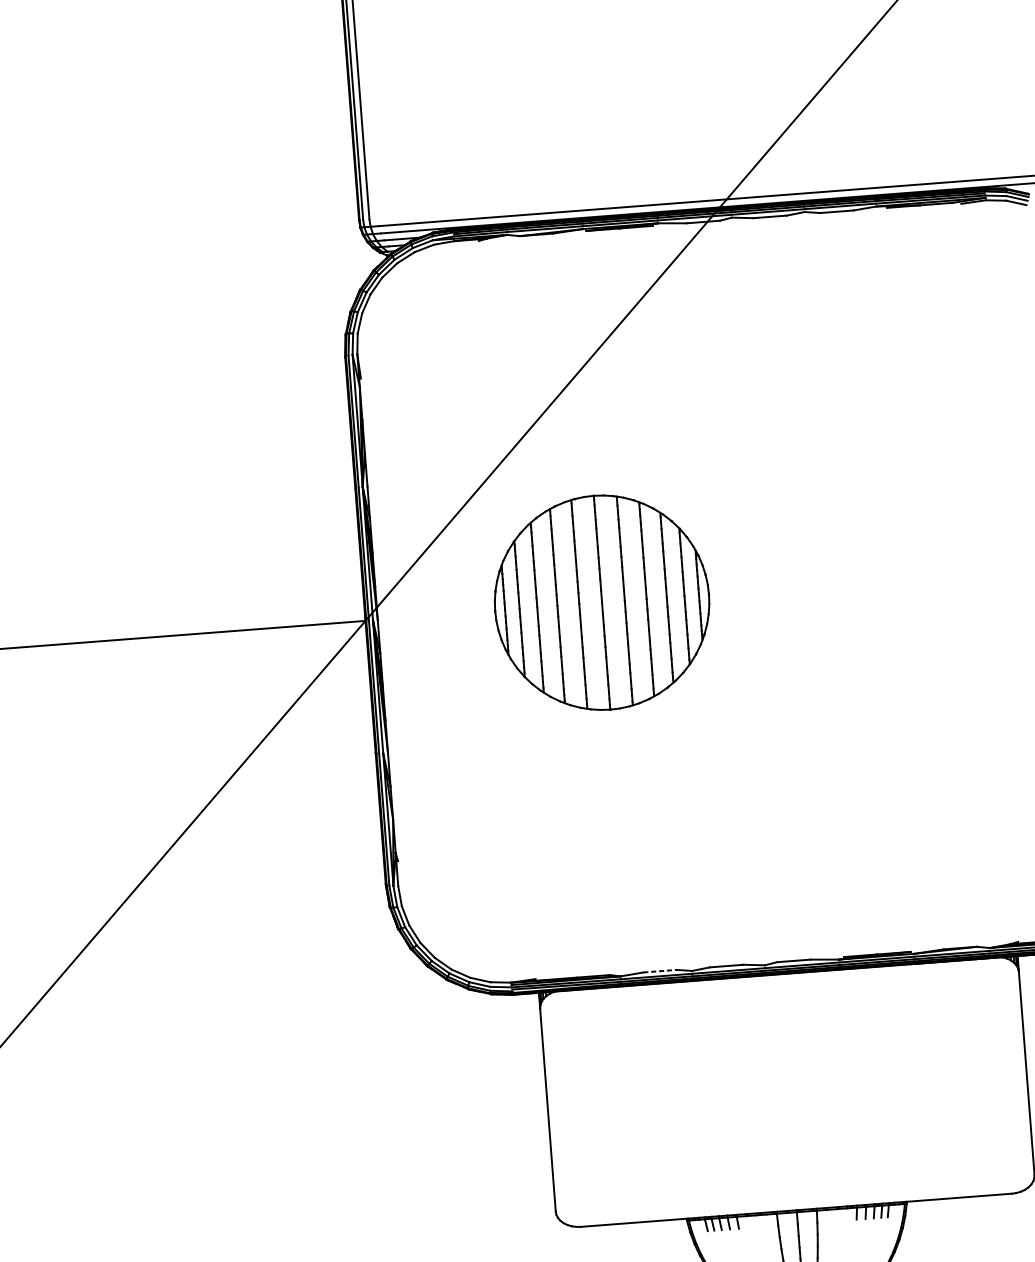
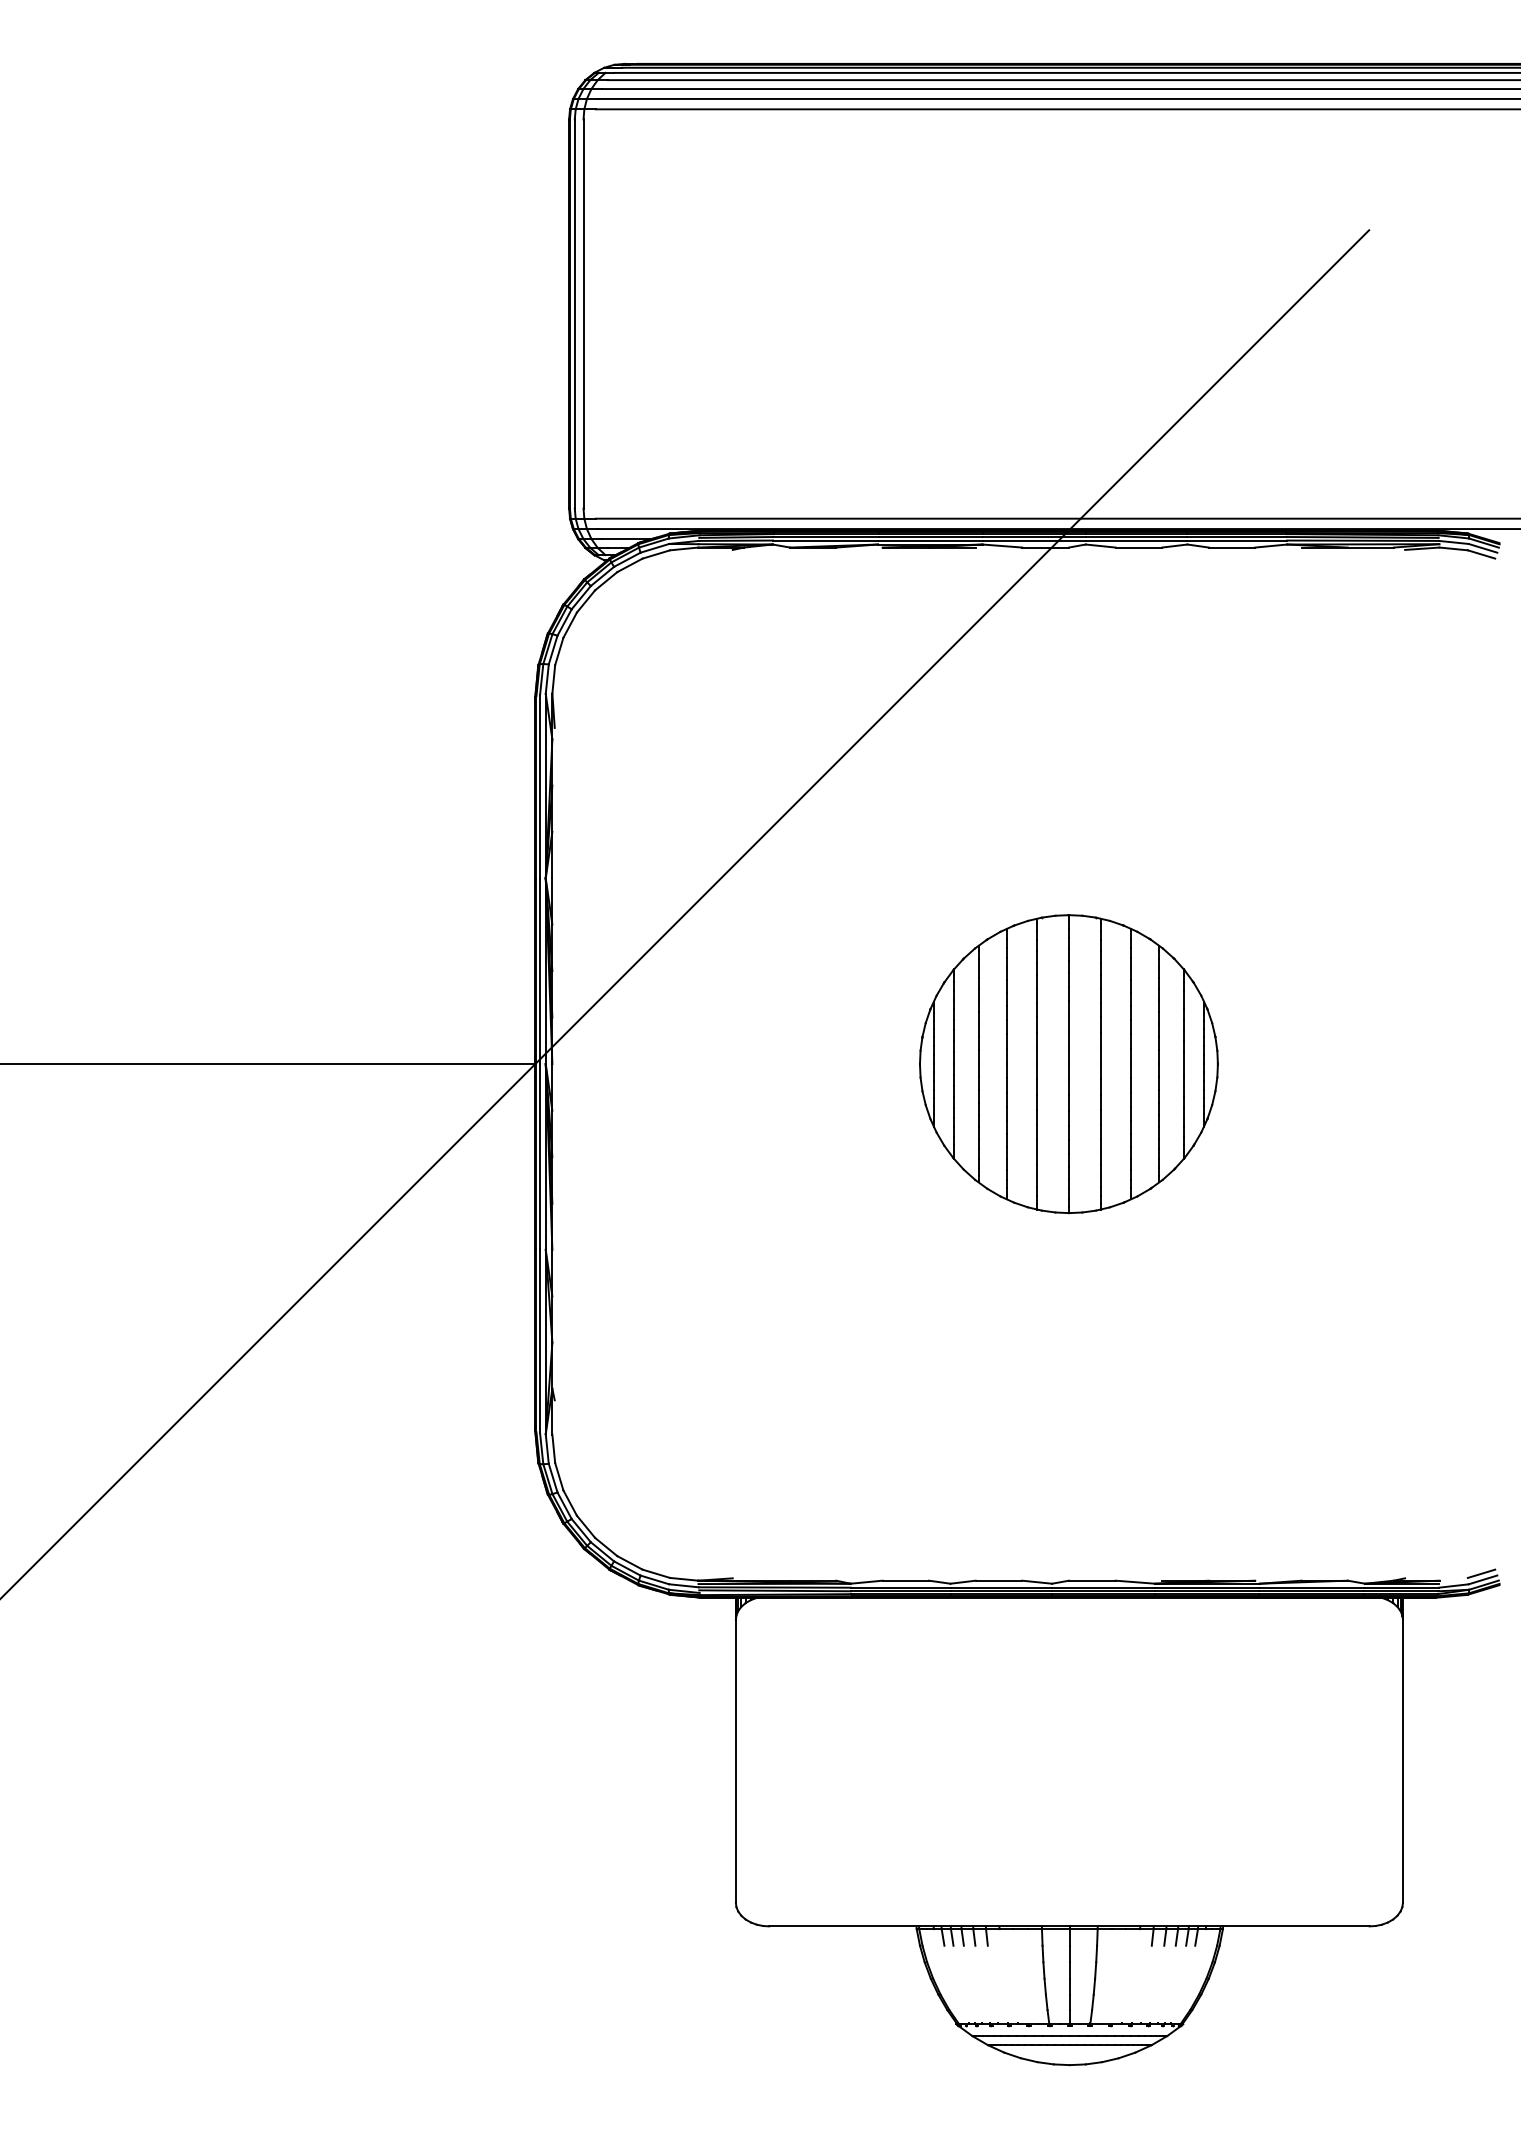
part: (601, 603) -> (1068, 1064), moved
line: (660, 971) -> (906, 1580), dashed -> solid

